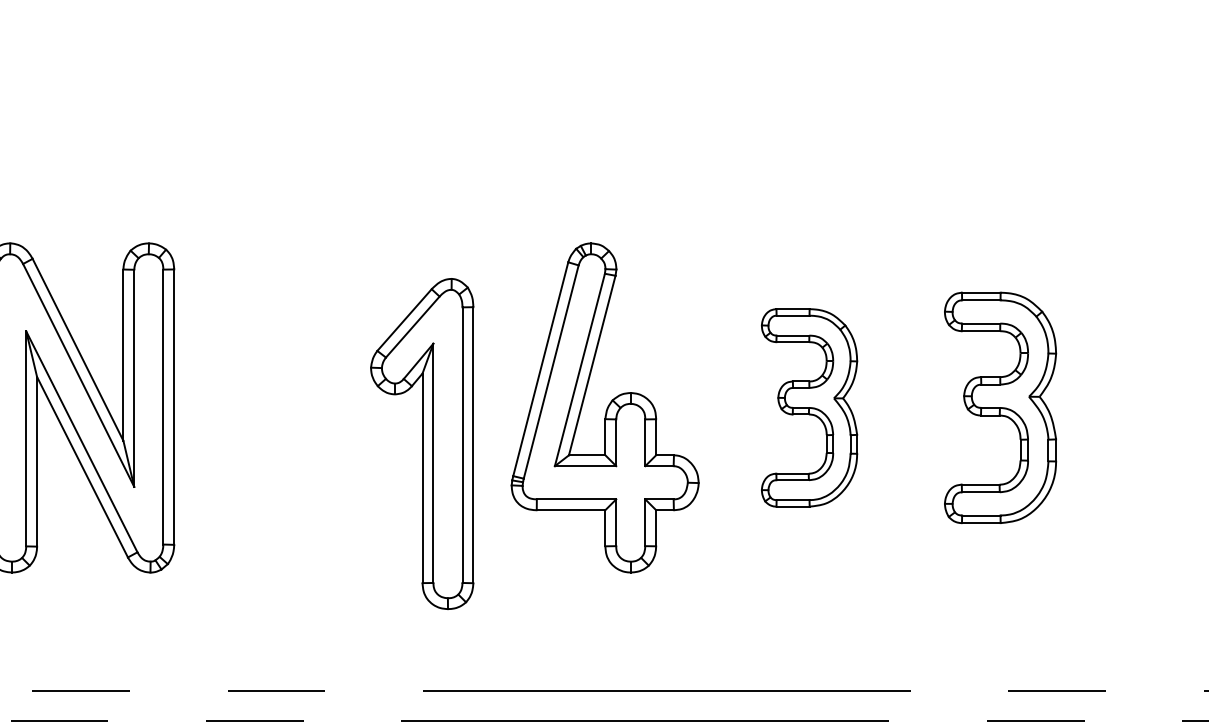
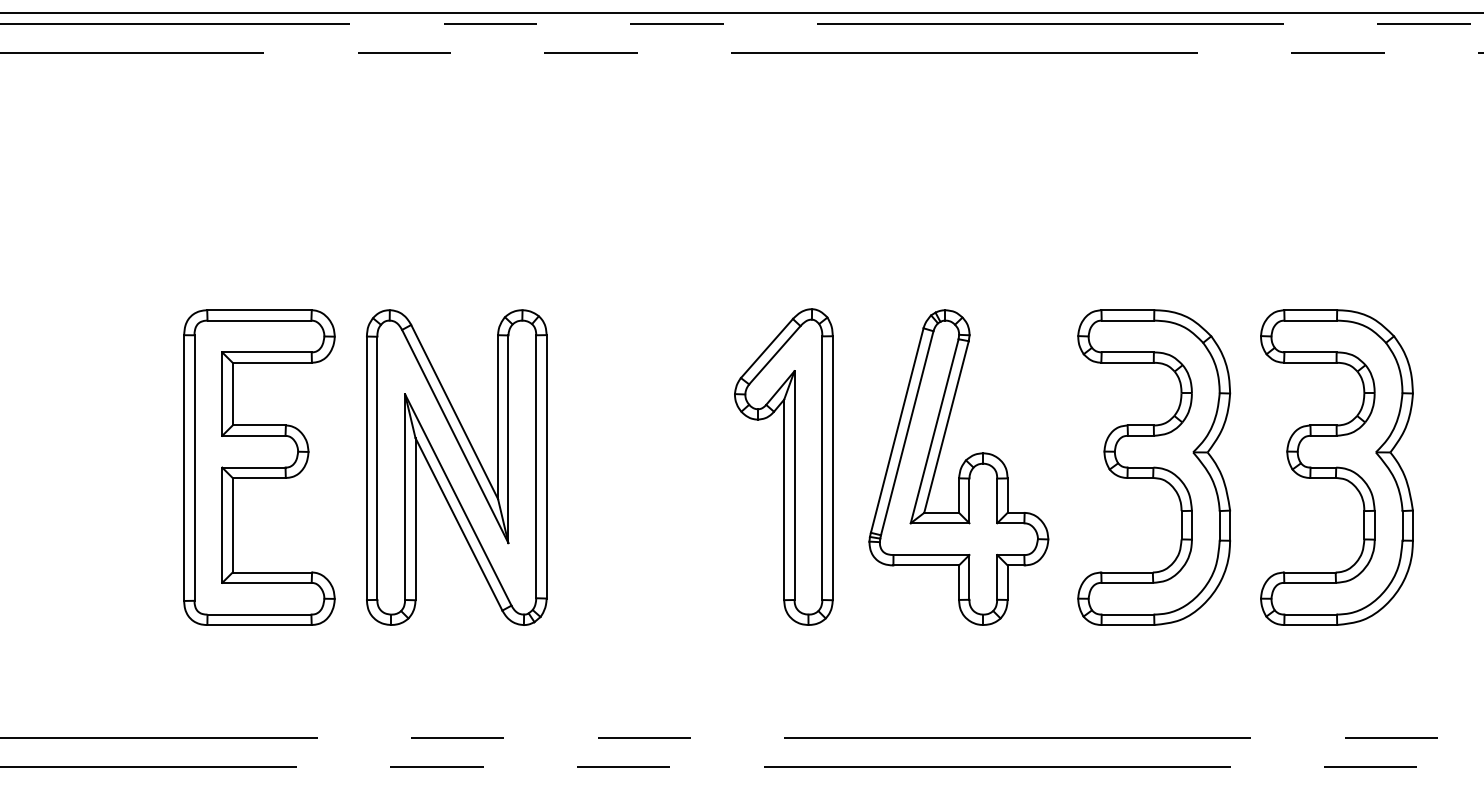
part: (809, 407) -> (1154, 467), size x1.67
part: (1000, 407) -> (1336, 467), size x1.43
part: (421, 443) -> (783, 466), moved

